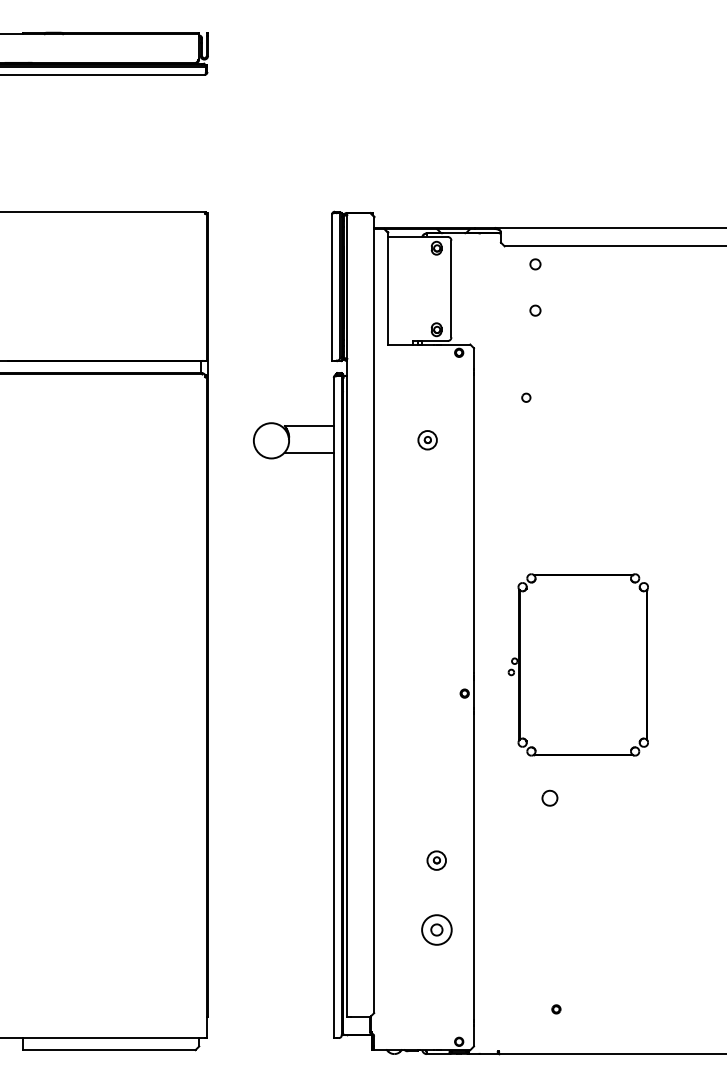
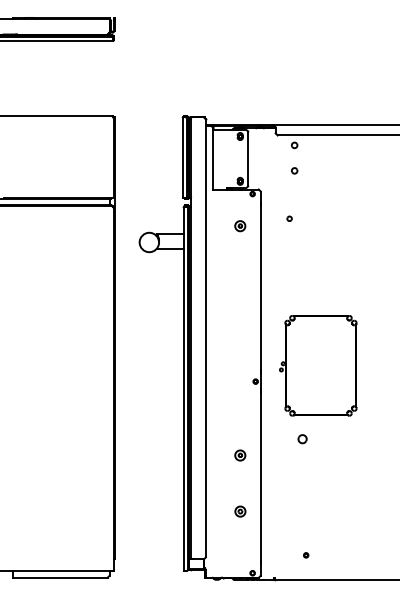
part: (428, 440) -> (240, 226), moved
part: (437, 860) -> (240, 455), moved
part: (437, 929) -> (240, 511), size x0.62

